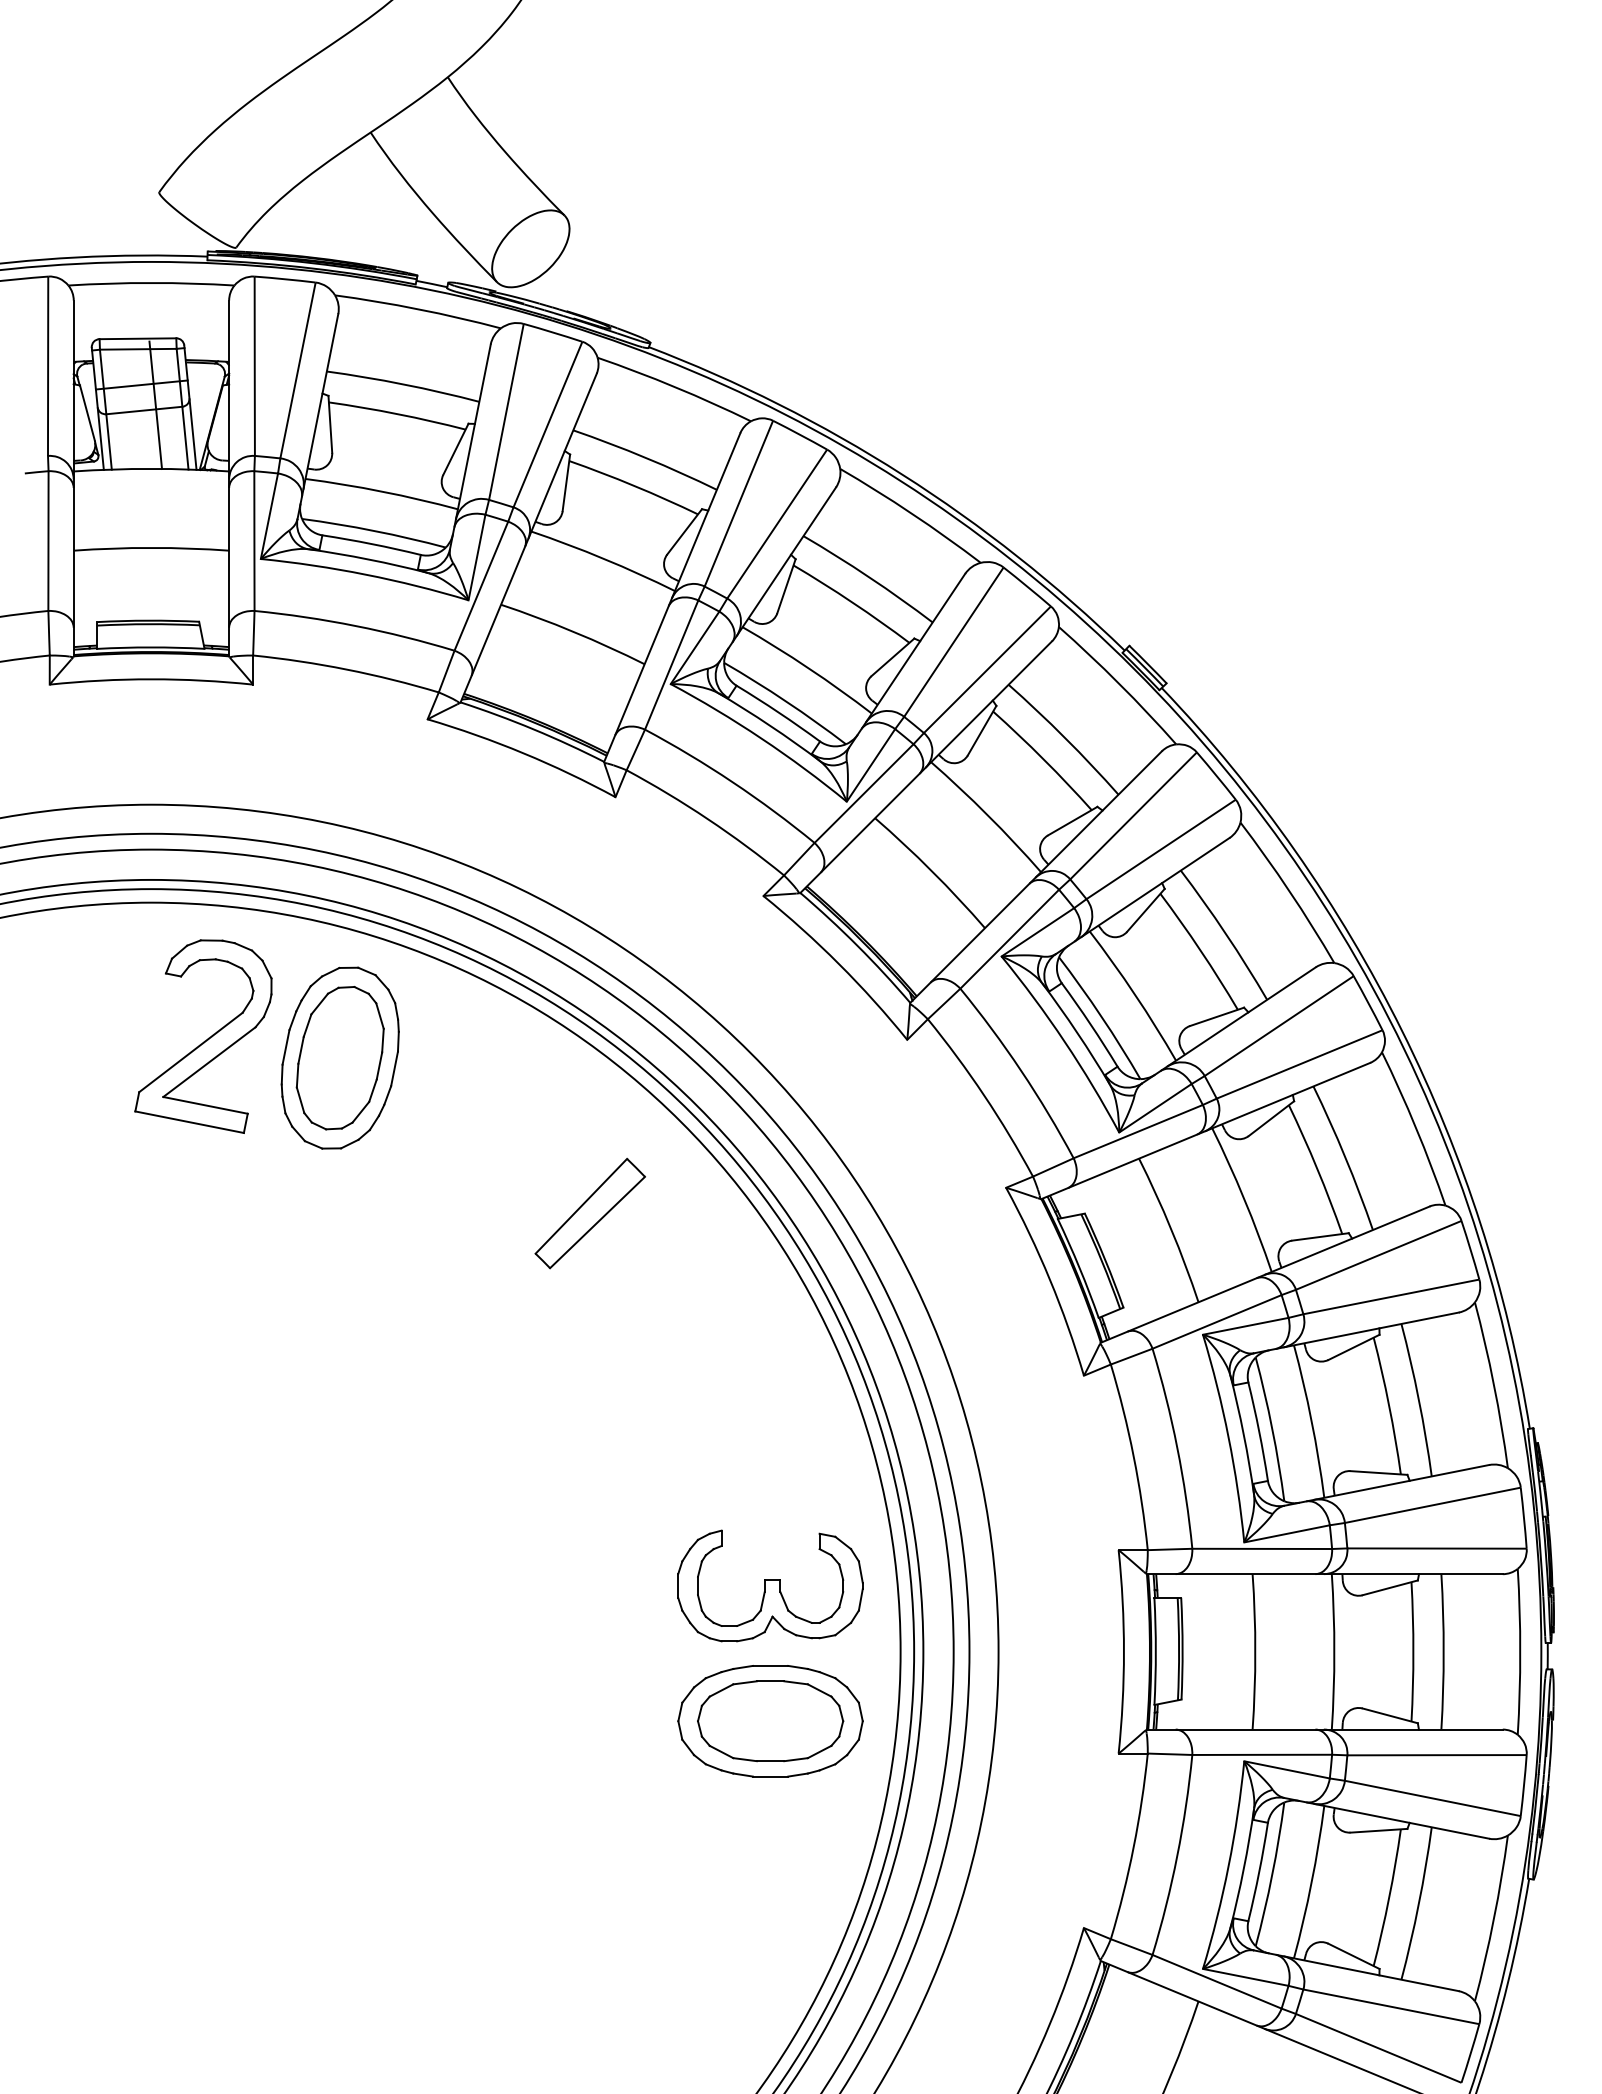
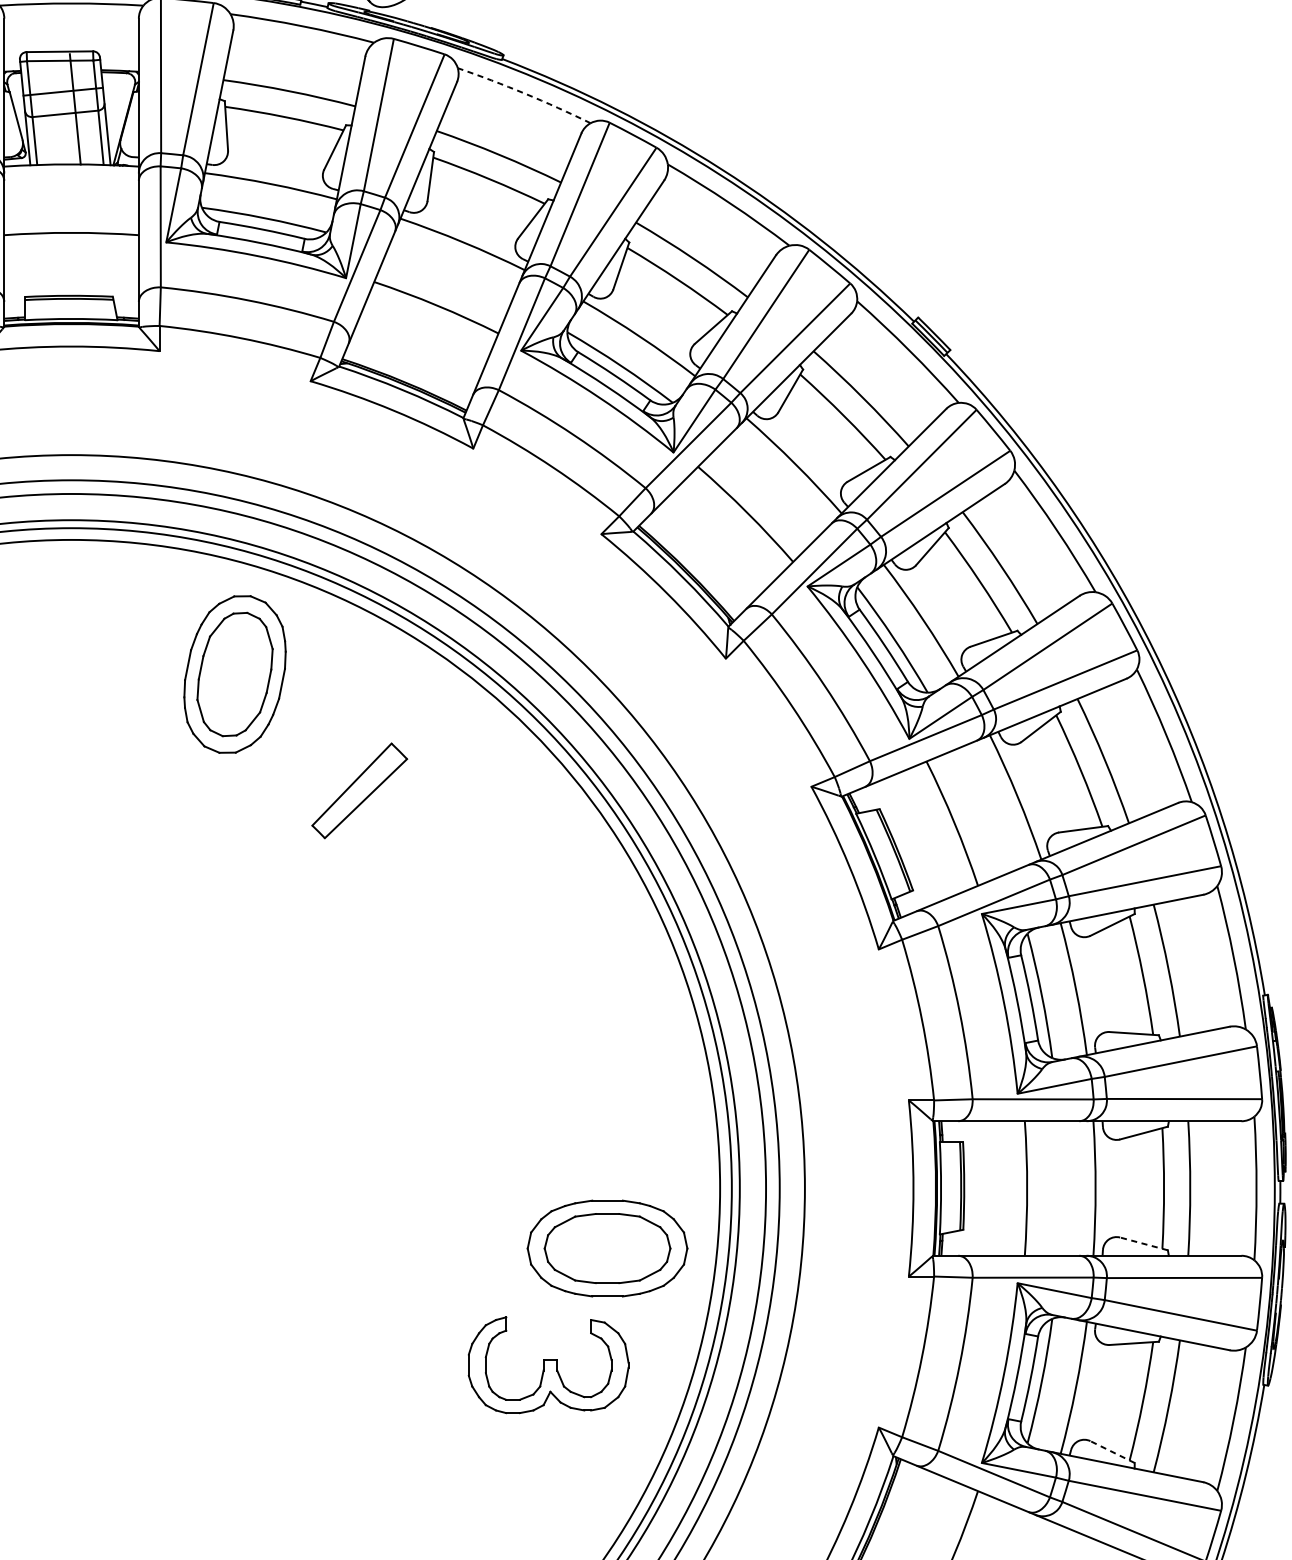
arc: (675, 387) -> (525, 93), solid -> dashed
part: (203, 1036) -> (116, 655), removed
part: (589, 1213) -> (359, 790), moved
part: (770, 1585) -> (548, 1364), moved
line: (1390, 1715) -> (1144, 1243), solid -> dashed
line: (1353, 1956) -> (1112, 1452), solid -> dashed

